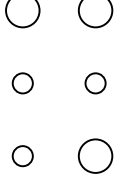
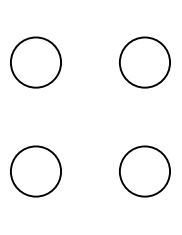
circle: (22, 83) -> (35, 62), size x1.67
circle: (95, 83) -> (144, 62), size x1.67
circle: (22, 155) -> (35, 170), size x1.67

